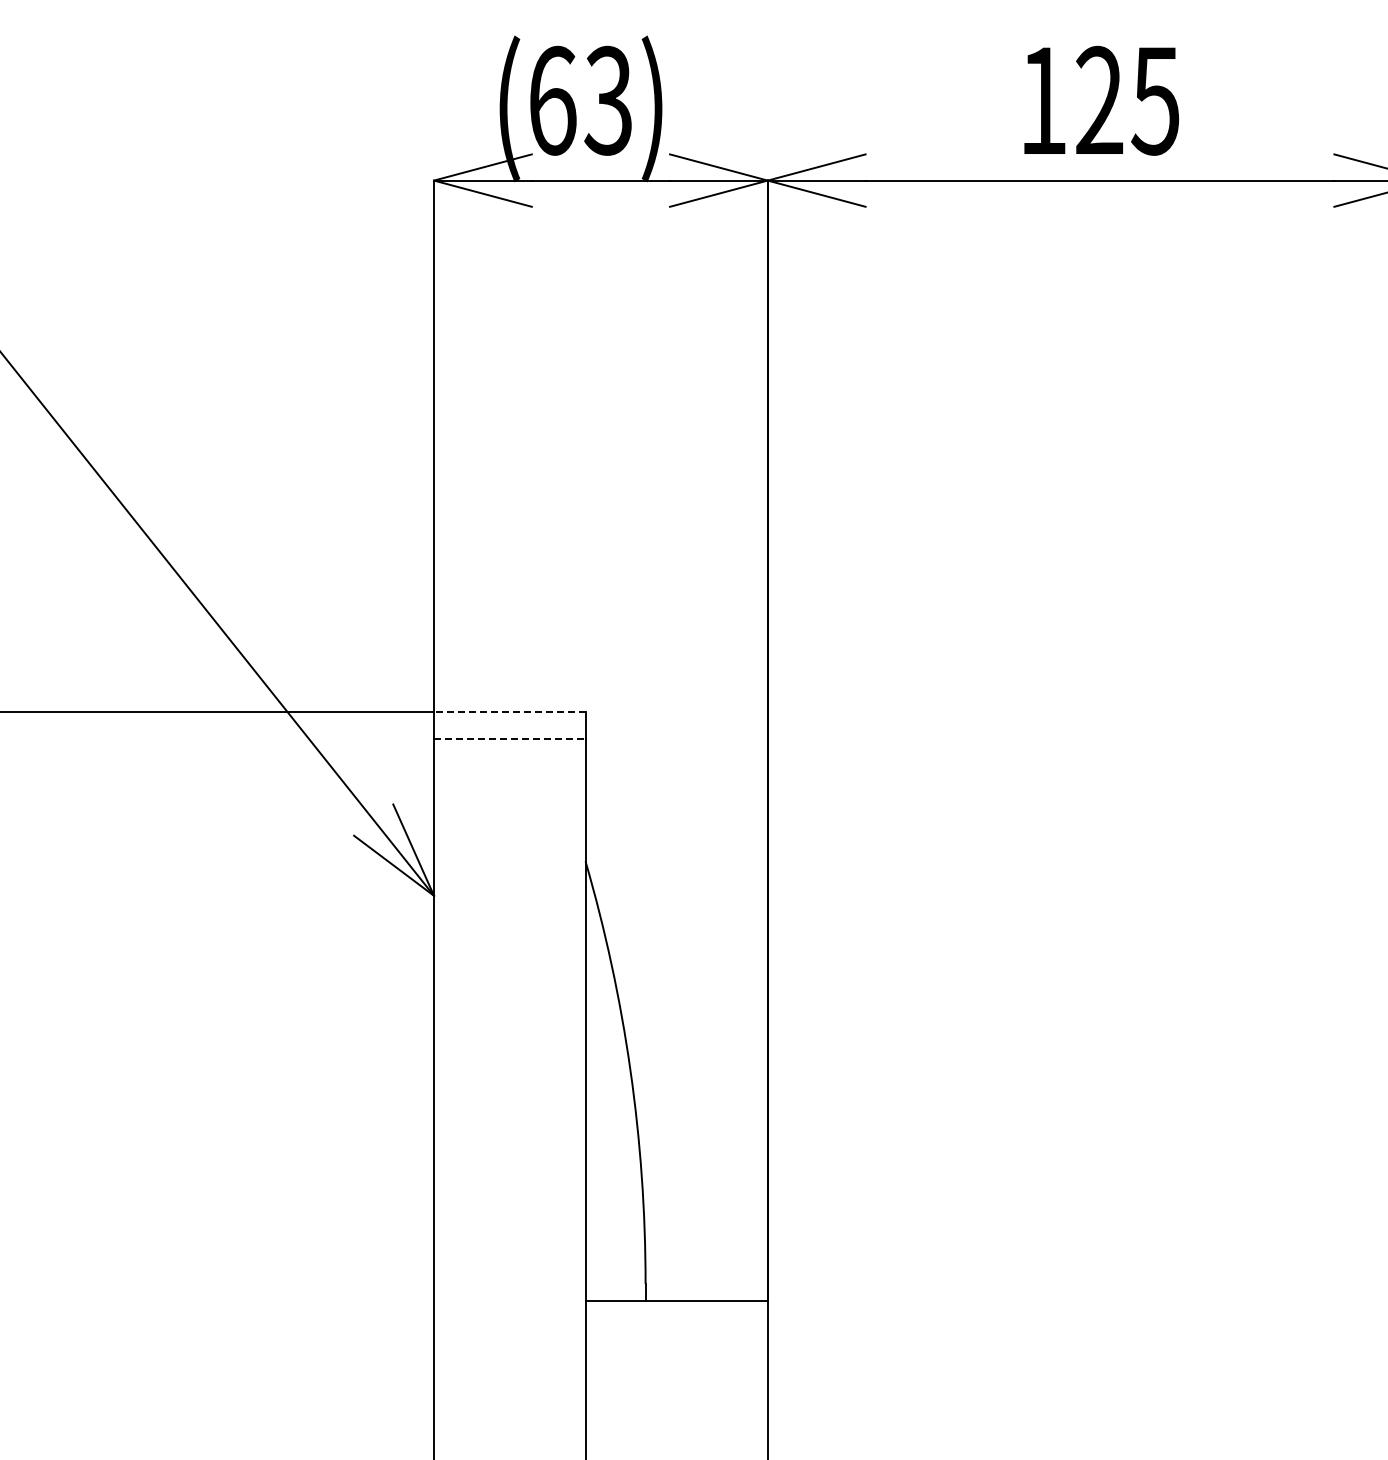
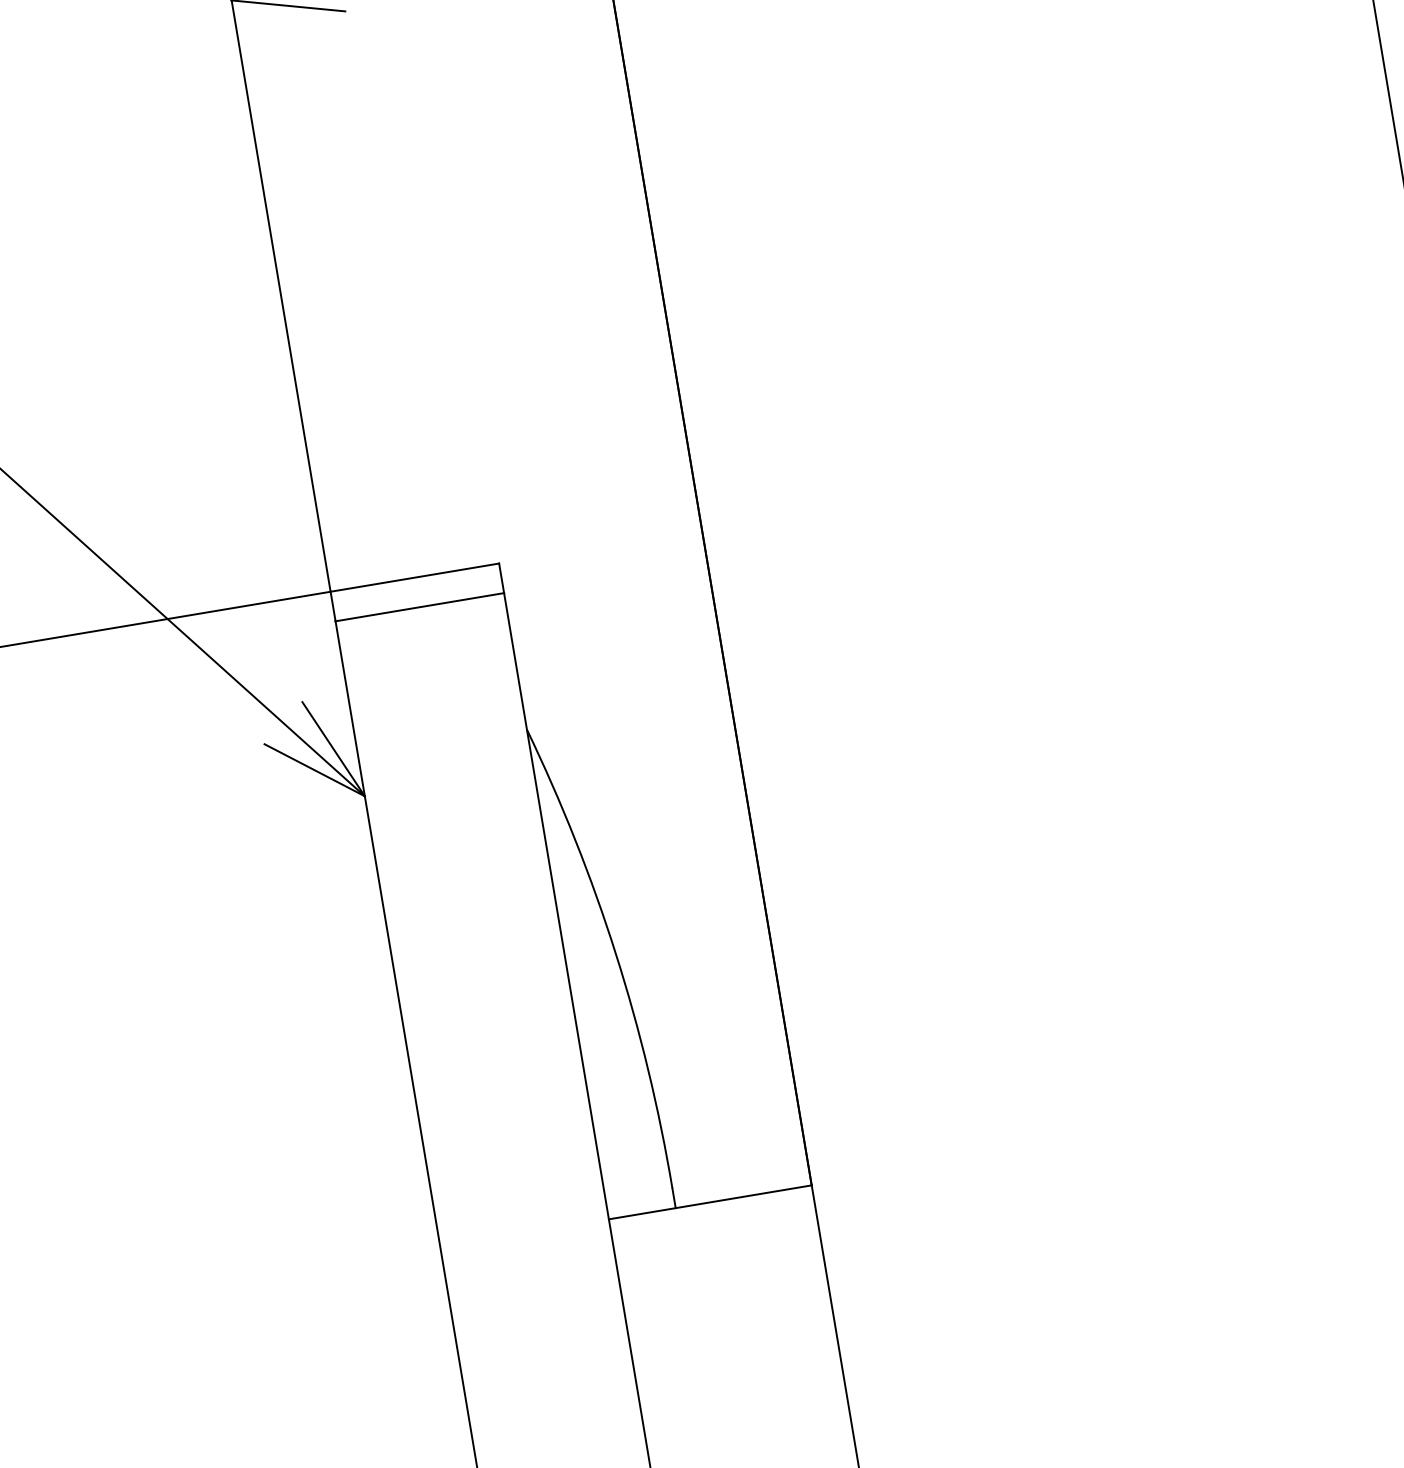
line: (509, 712) -> (414, 578), dashed -> solid
line: (509, 738) -> (419, 607), dashed -> solid

